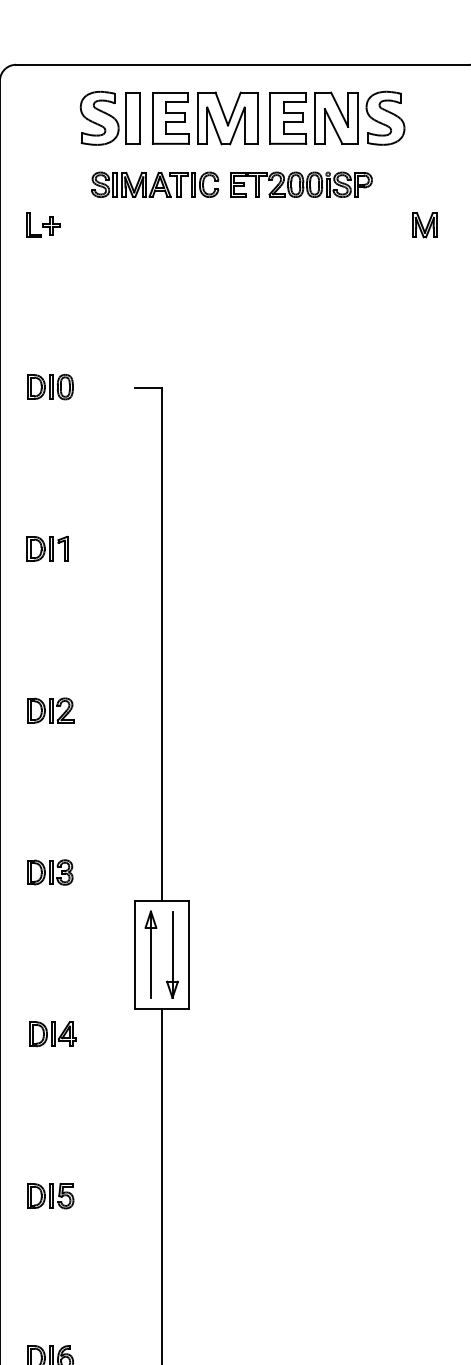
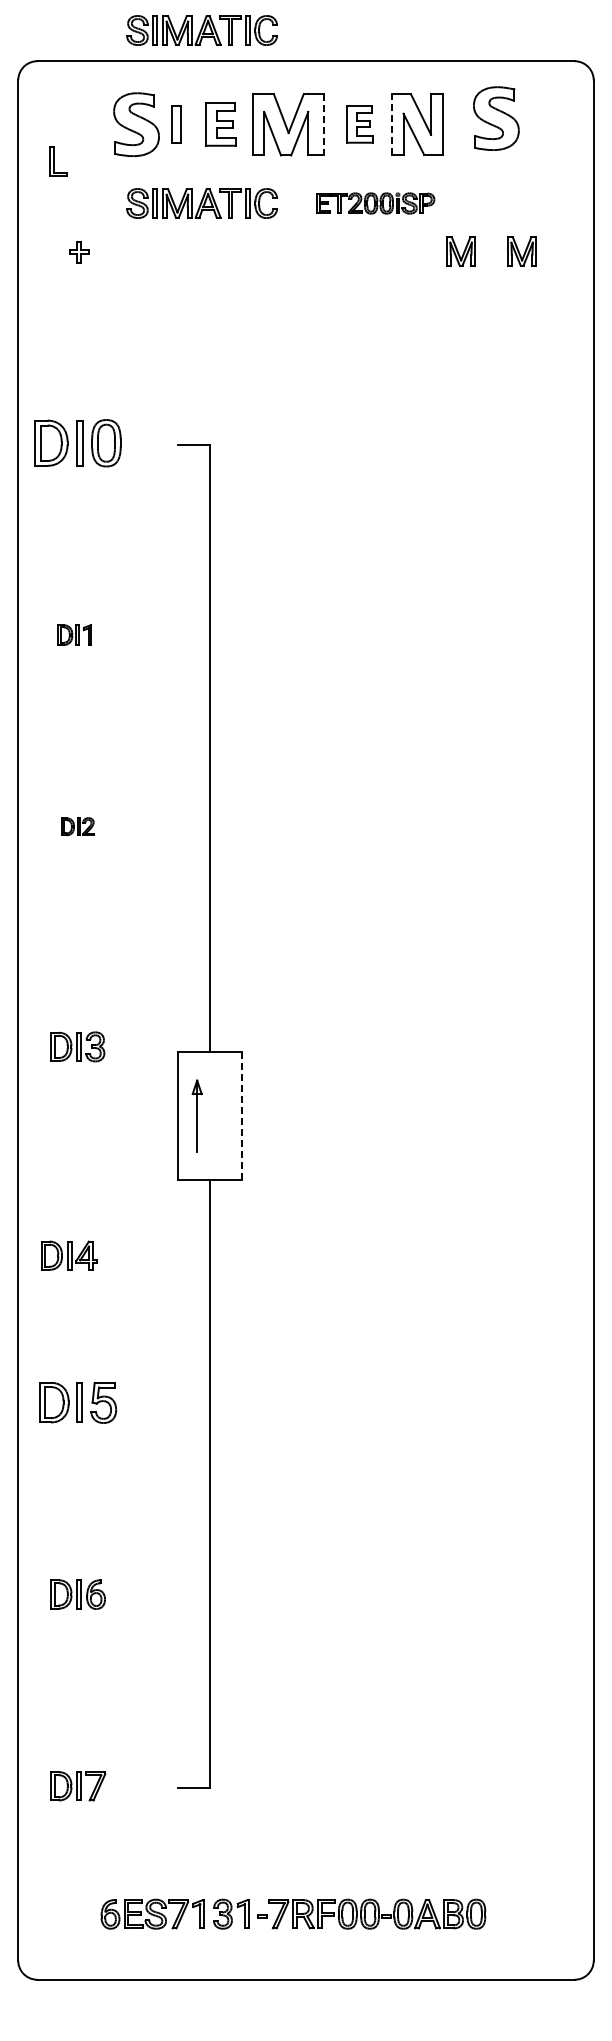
part: (154, 38) -> (201, 30), added
part: (133, 118) -> (176, 124), size x0.6
part: (170, 118) -> (220, 124), size x0.7
part: (287, 118) -> (359, 124), size x0.6
line: (315, 118) -> (392, 124), solid -> dashed
part: (385, 118) -> (496, 118), moved
line: (257, 119) -> (323, 125), solid -> dashed
part: (301, 184) -> (375, 203), size x0.7
part: (33, 225) -> (58, 161), moved
part: (372, 225) -> (460, 251), added
part: (49, 387) -> (77, 443), size x1.6
part: (47, 548) -> (74, 634), size x0.7
part: (49, 710) -> (77, 826), size x0.6
part: (49, 872) -> (77, 1046), moved
part: (150, 954) -> (196, 1116), size x0.7
part: (172, 954) -> (222, 1116), removed
line: (189, 954) -> (242, 1116), solid -> dashed
part: (53, 1034) -> (69, 1255), moved
part: (50, 1196) -> (78, 1402), size x1.4

